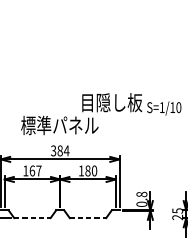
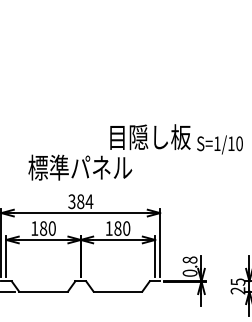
text: (35, 170) -> (47, 228), 167 -> 180
line: (33, 217) -> (44, 291), dashed -> solid
line: (88, 217) -> (118, 291), dashed -> solid

